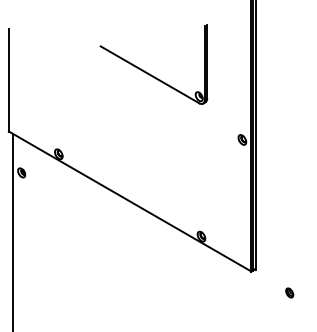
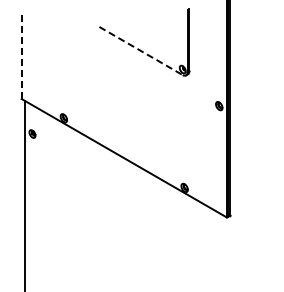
line: (150, 75) -> (141, 51), solid -> dashed
line: (8, 80) -> (21, 55), solid -> dashed
part: (289, 292) -> (259, 235), removed

